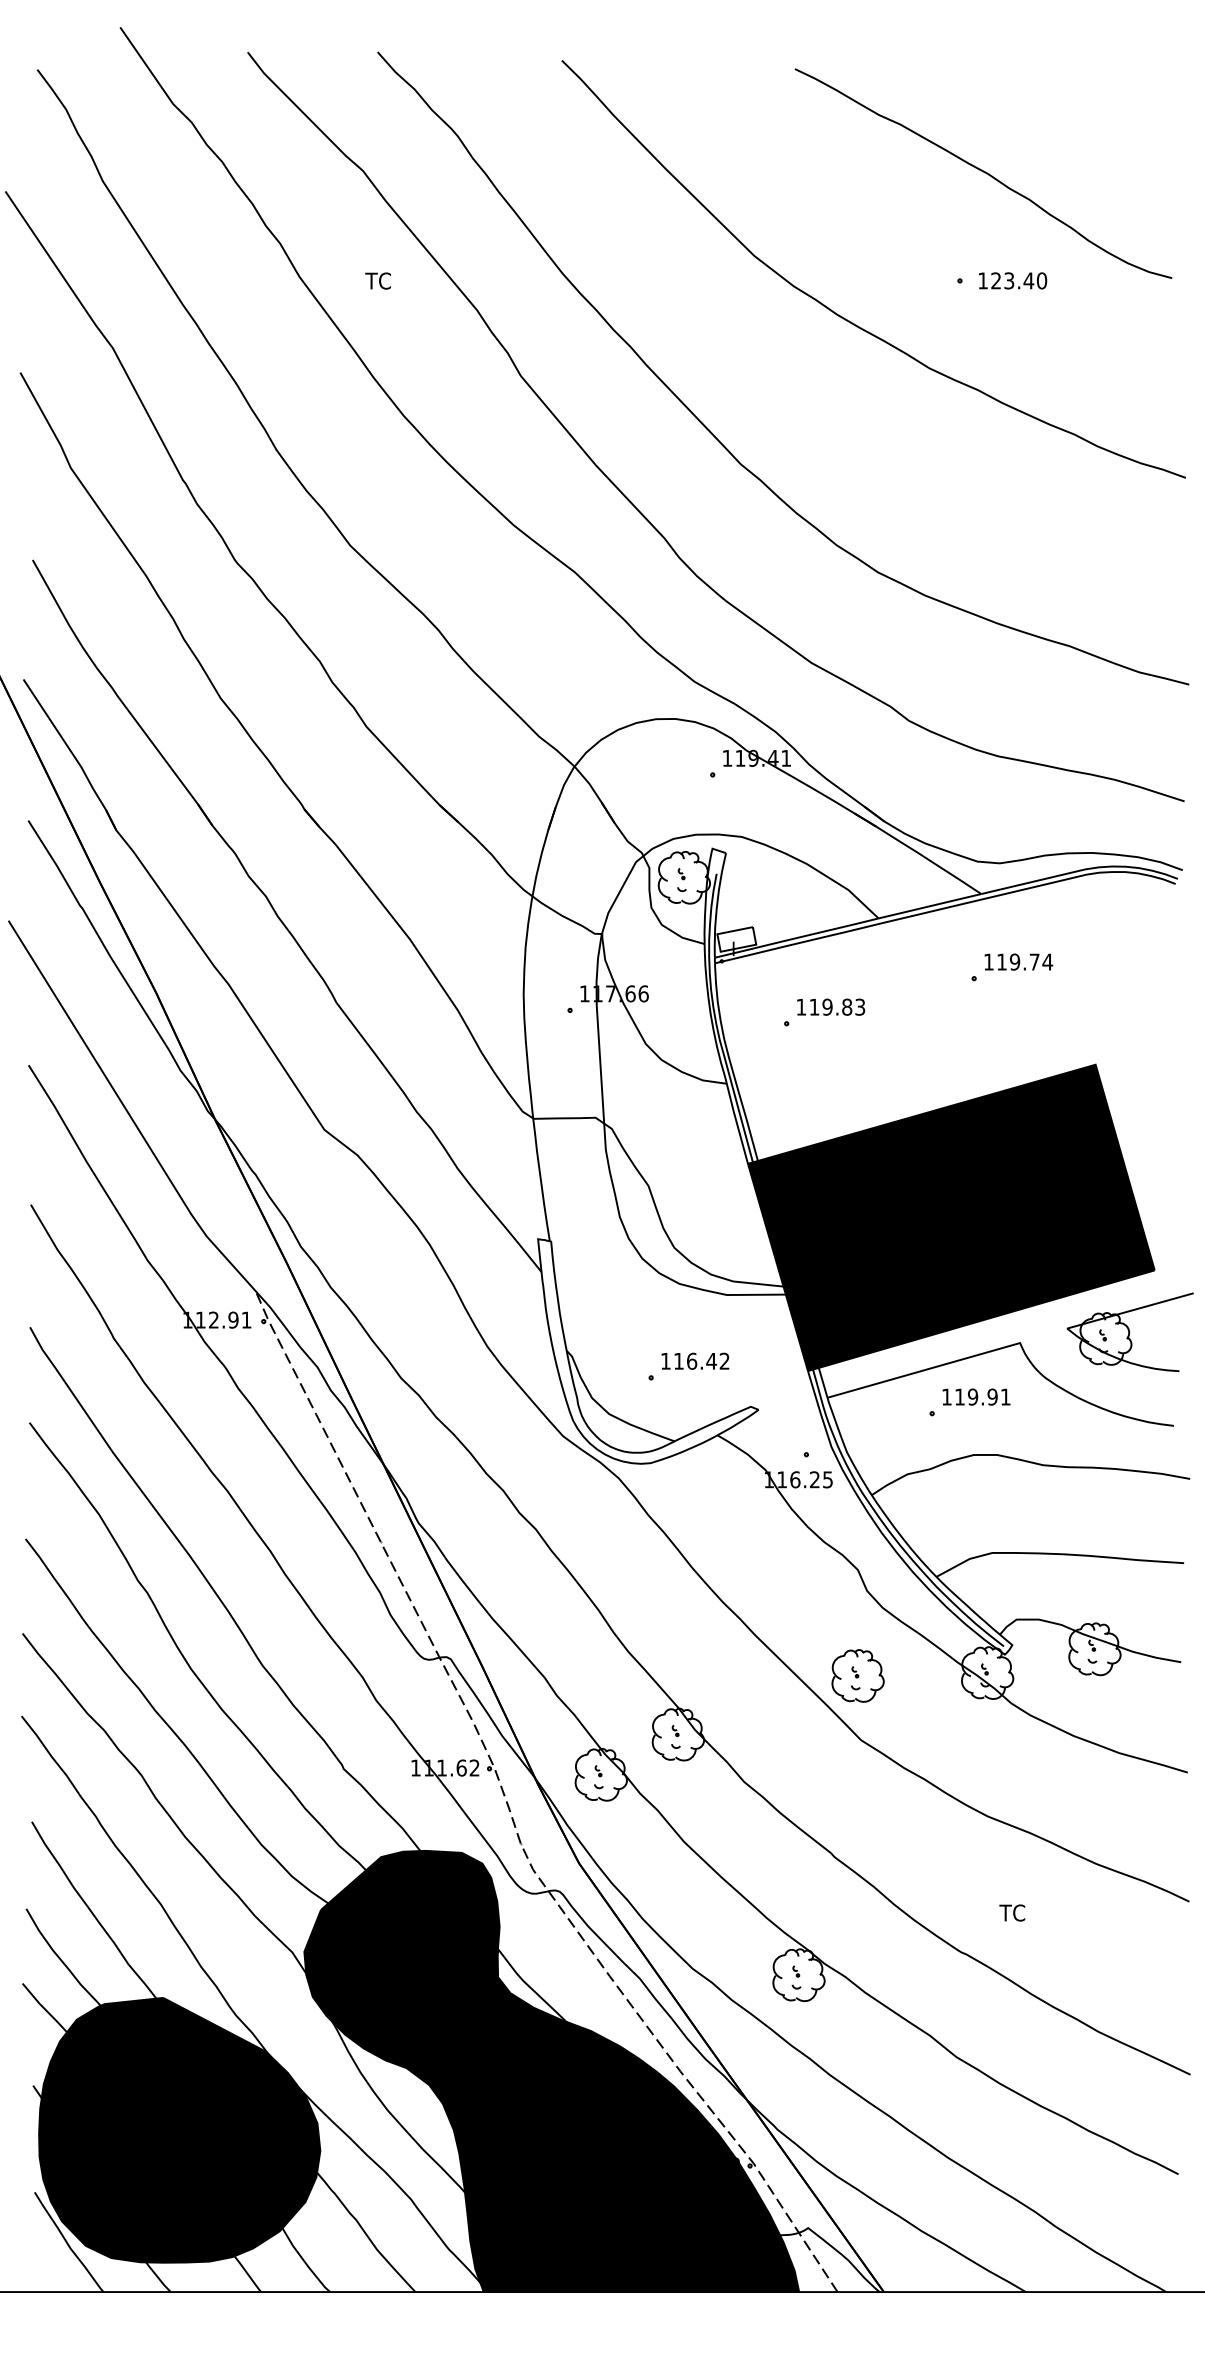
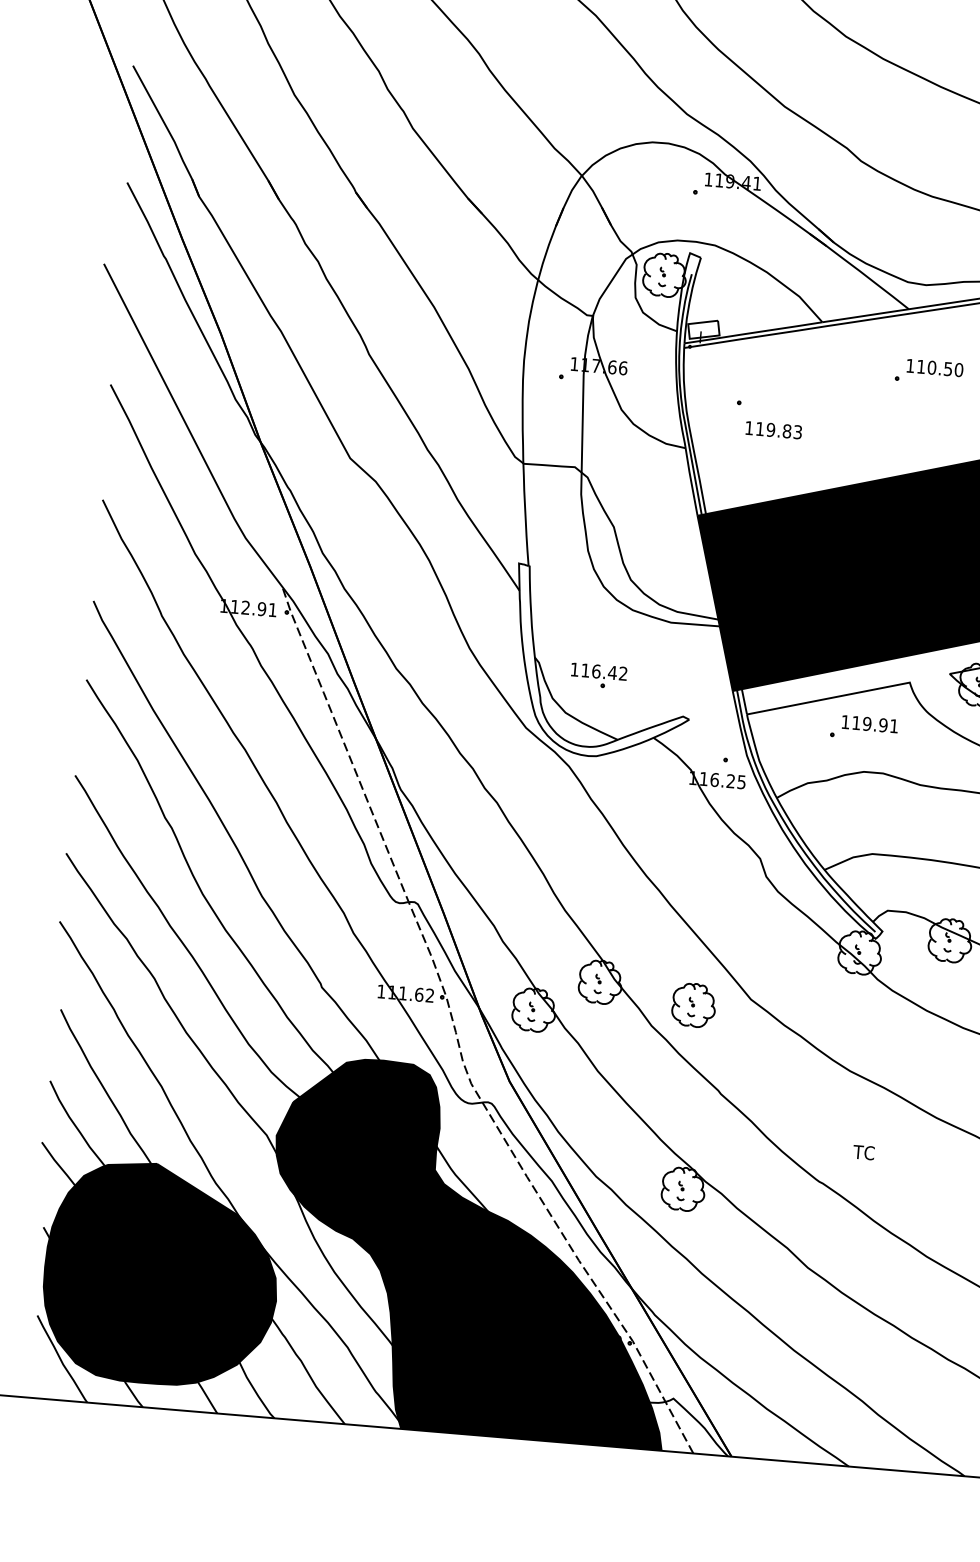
text: (1031, 961) -> (945, 368), 119.74 -> 110.50
text: (831, 1006) -> (774, 429), moved
text: (695, 1360) -> (599, 671), moved
part: (857, 1675) -> (693, 1004), moved

